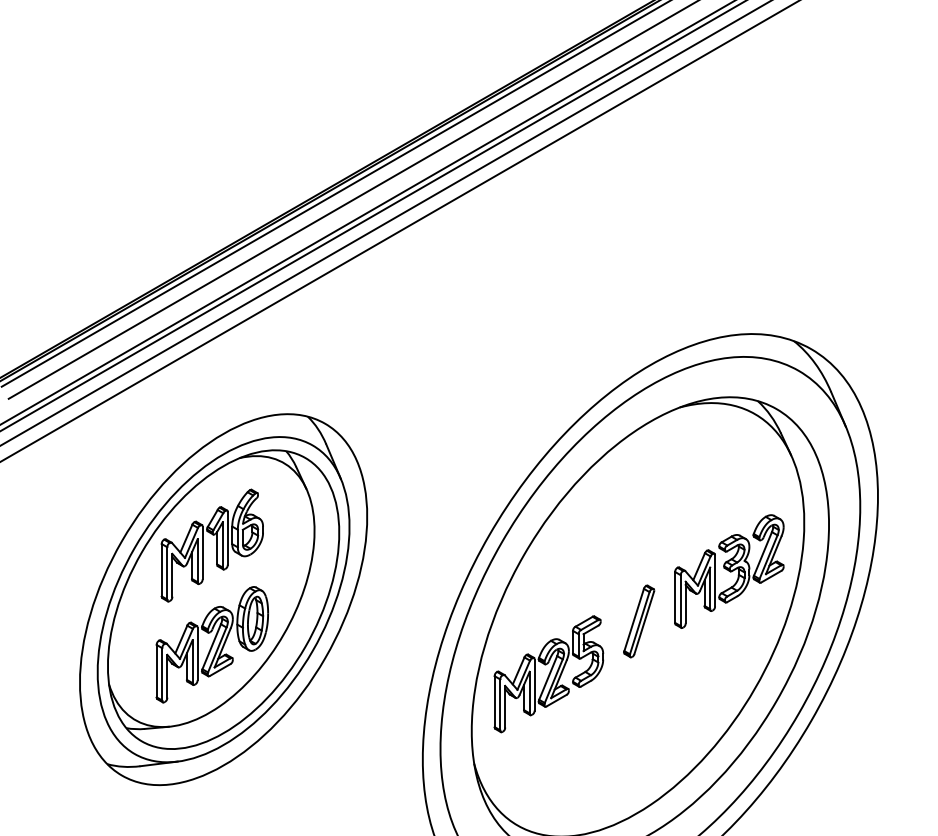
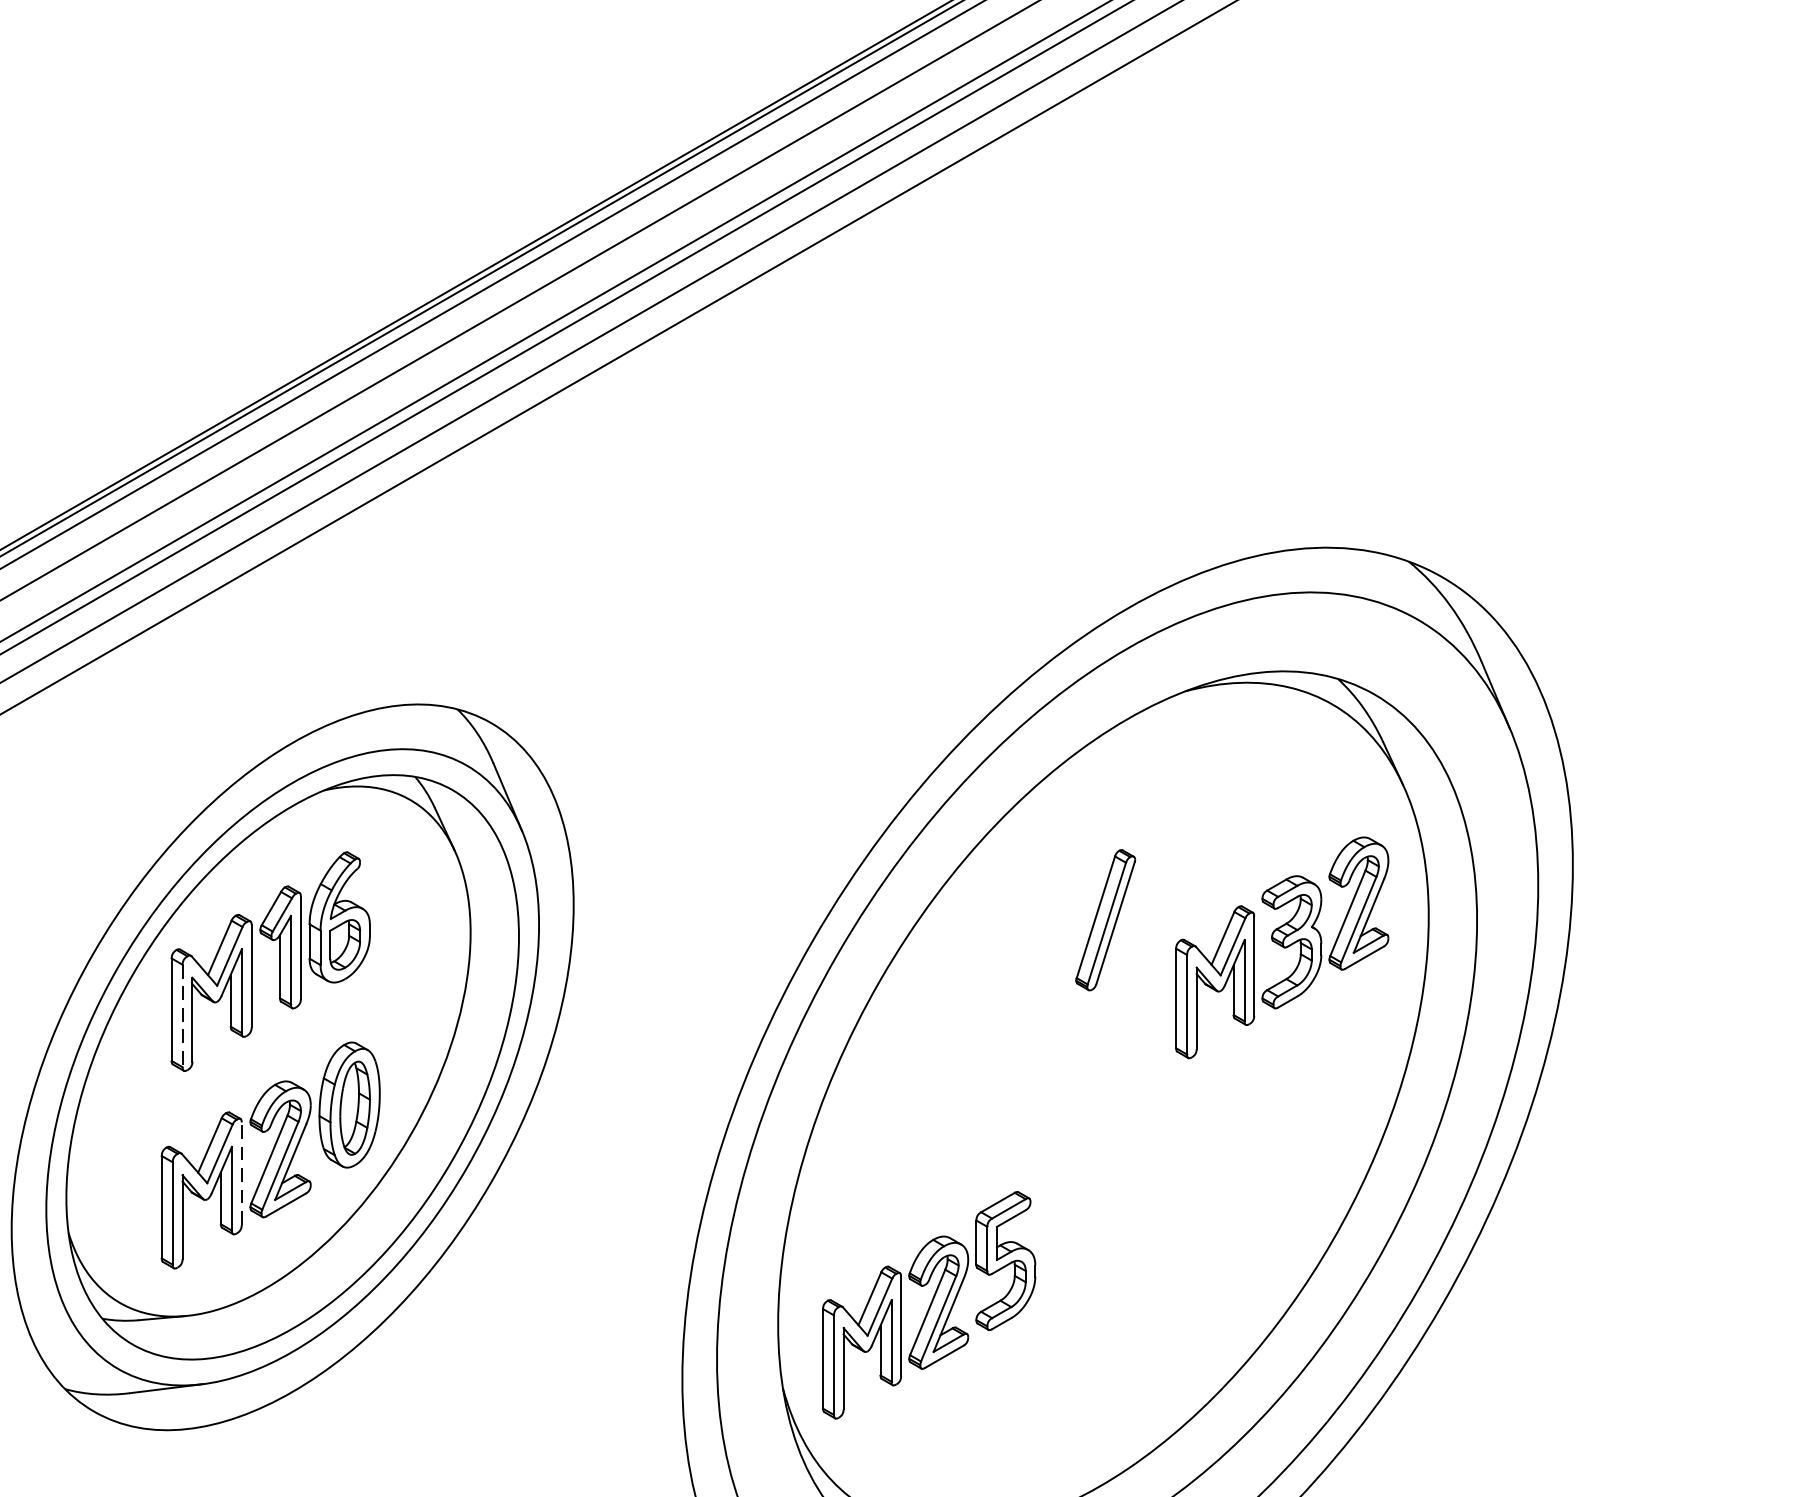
part: (729, 571) -> (1282, 947), moved
line: (167, 573) -> (182, 1016), solid -> dashed
part: (639, 621) -> (1106, 920), moved
line: (197, 653) -> (241, 1172), solid -> dashed
part: (548, 674) -> (928, 1305), moved

